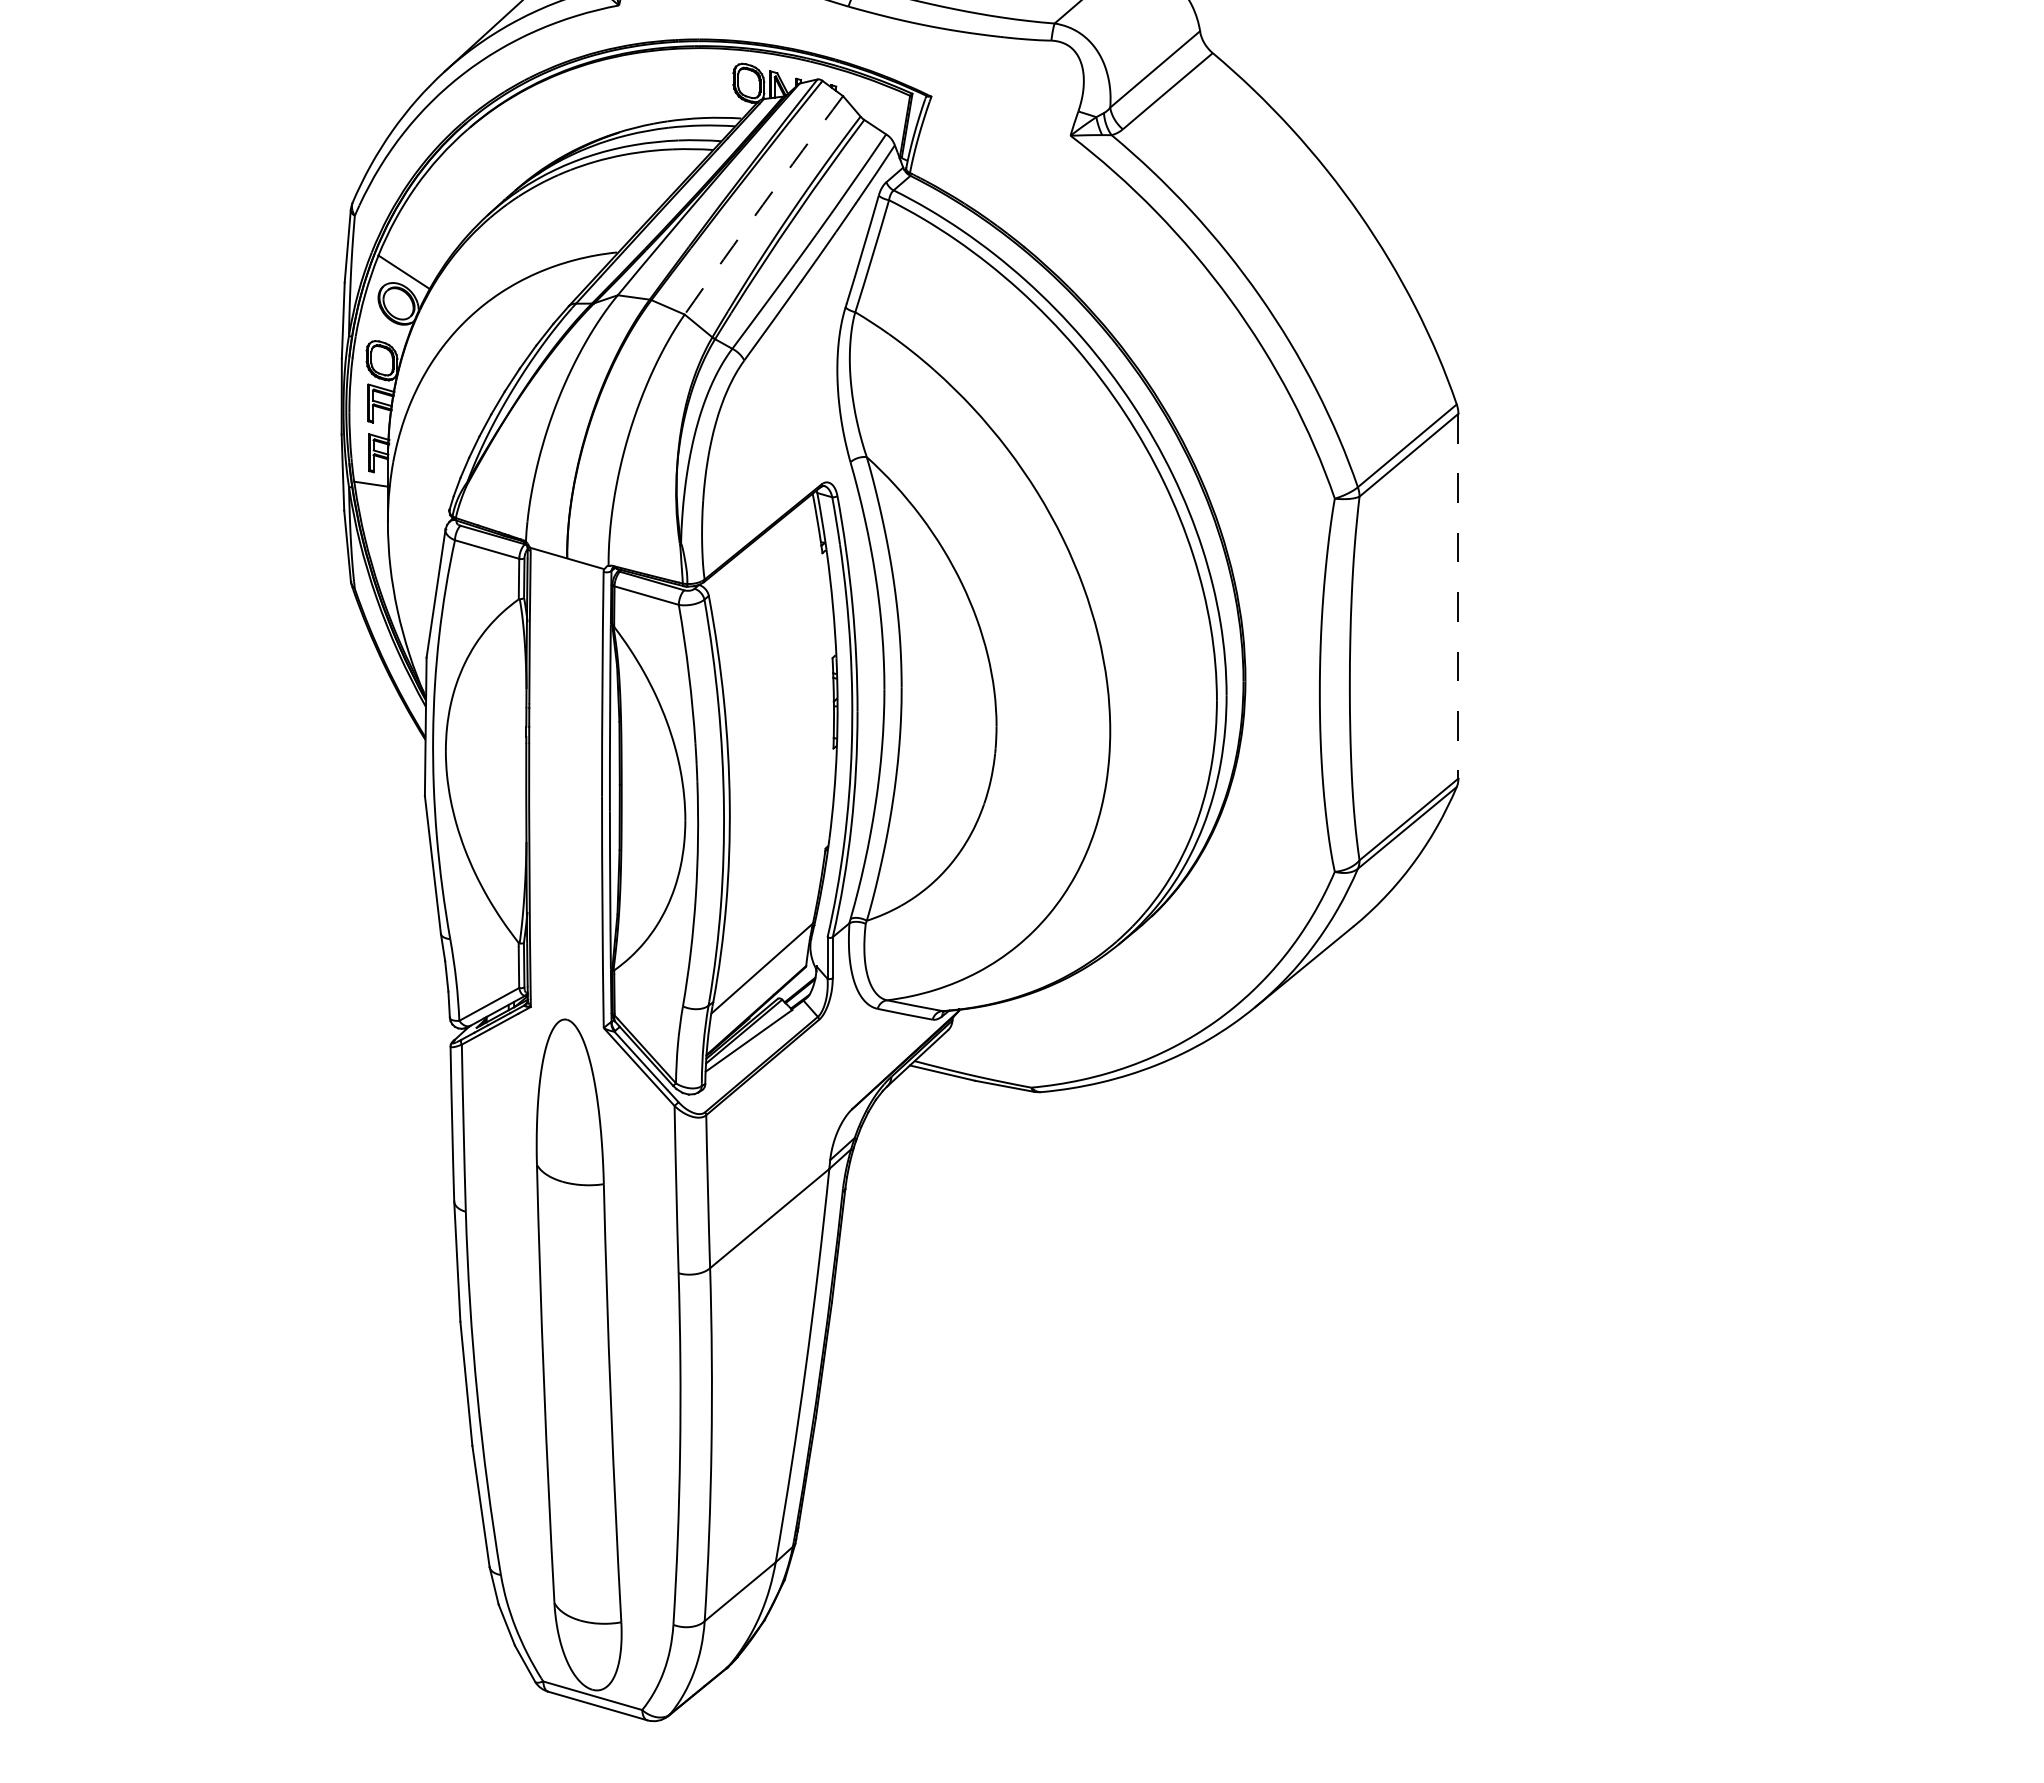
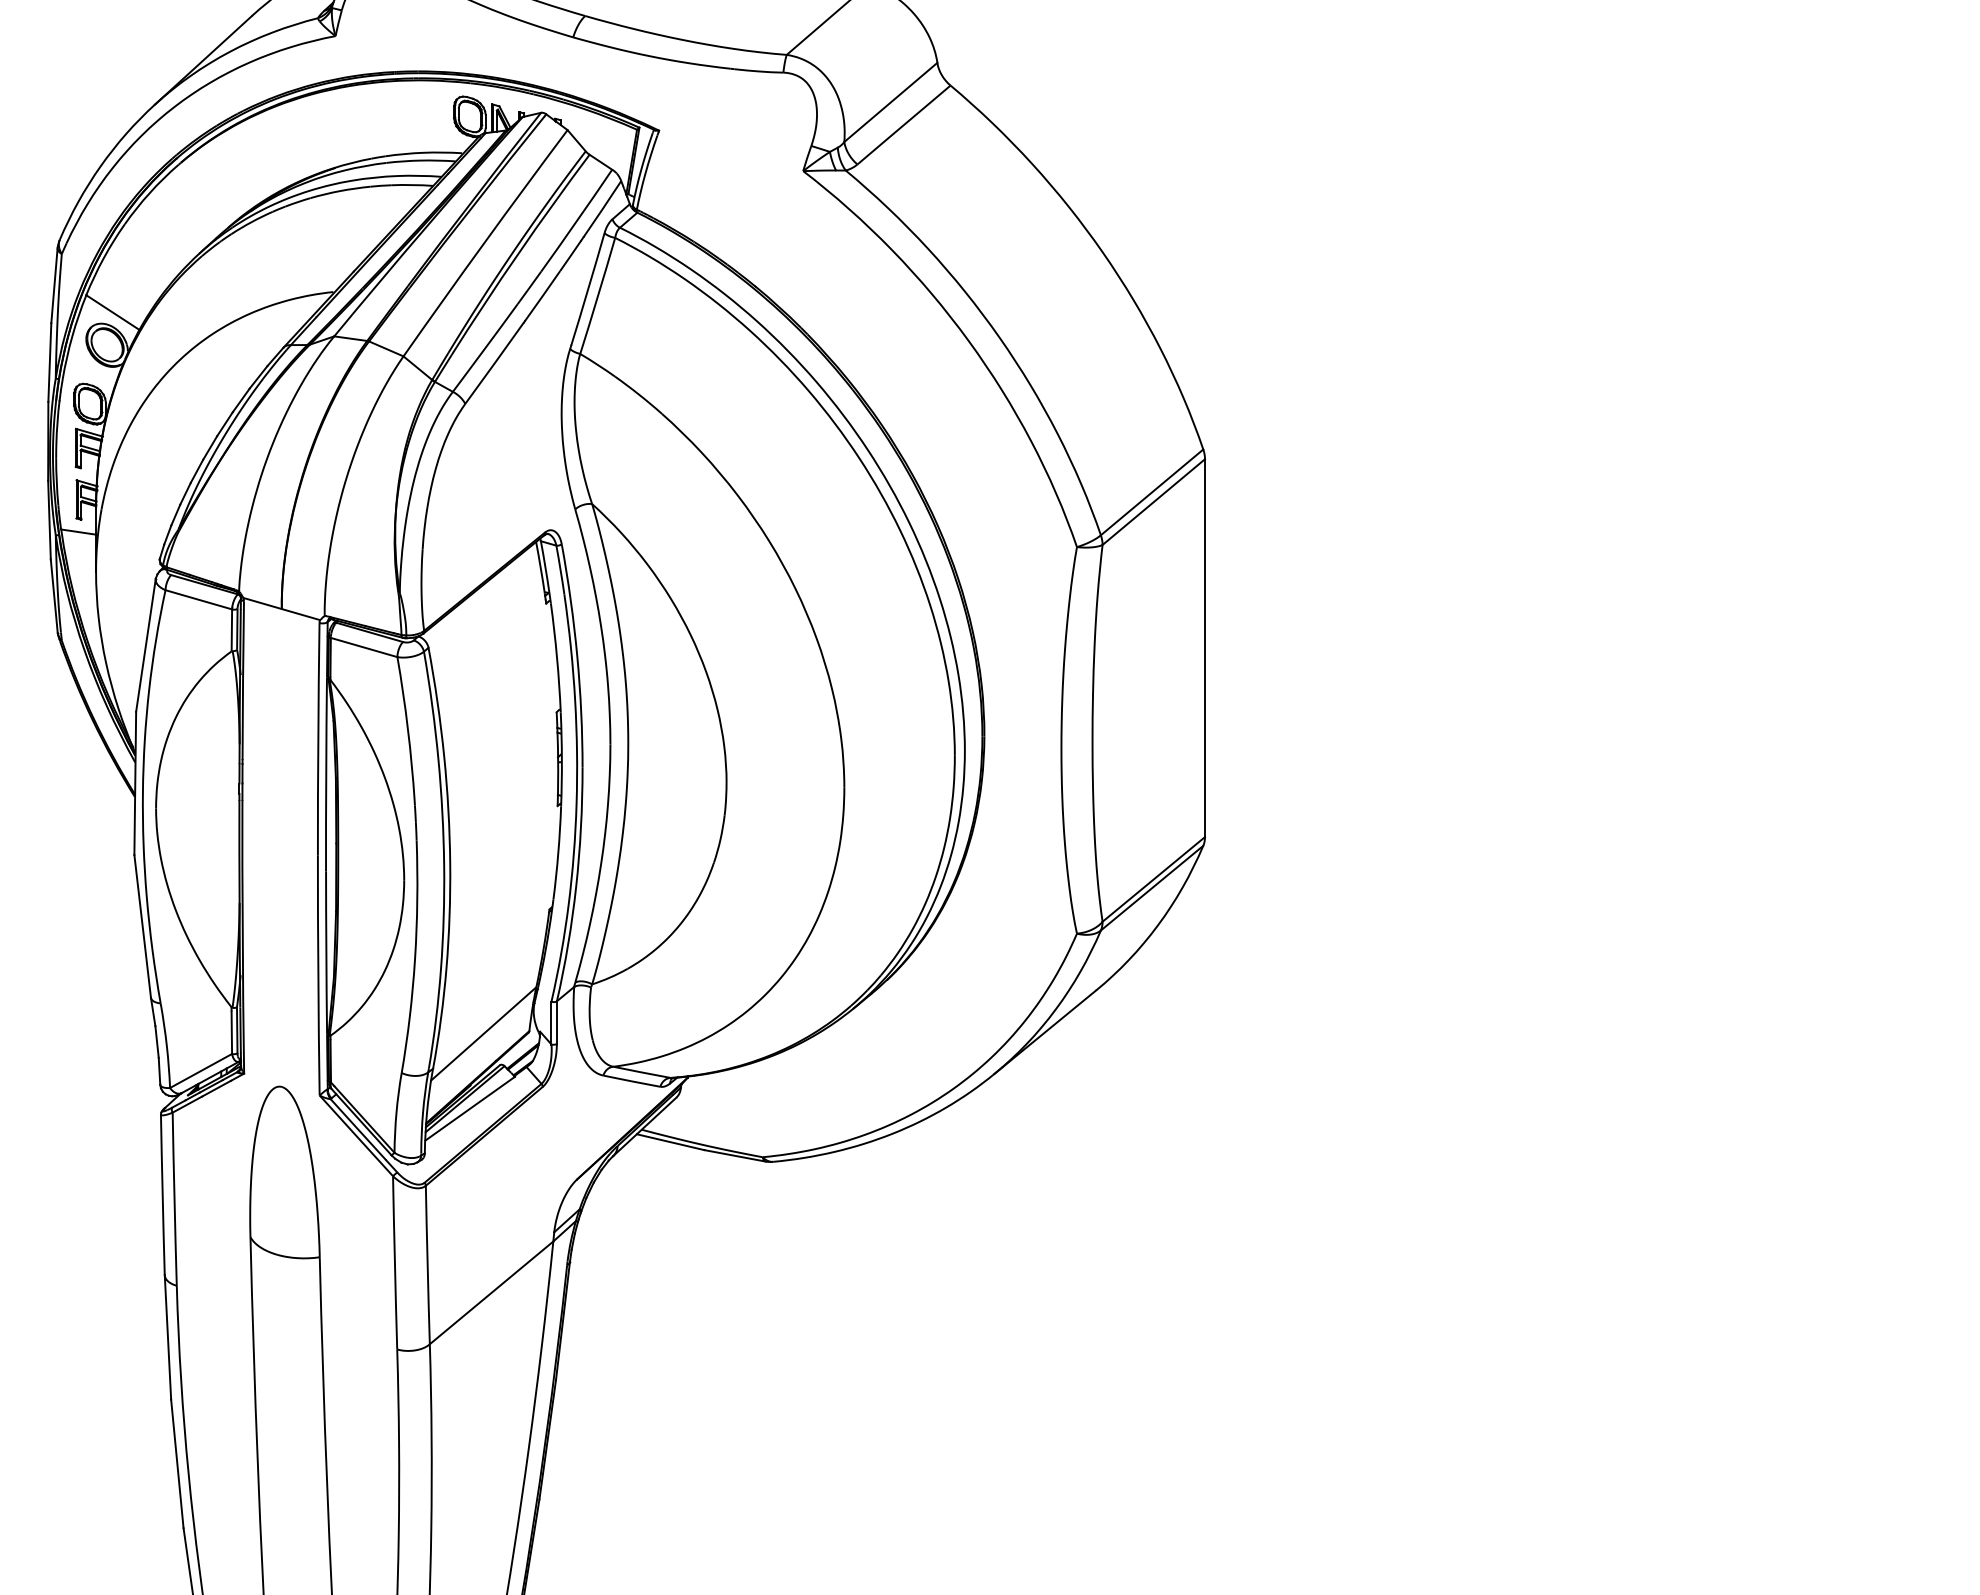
arc: (763, 204) -> (485, 242), dashed -> solid
line: (1458, 596) -> (1205, 648), dashed -> solid

